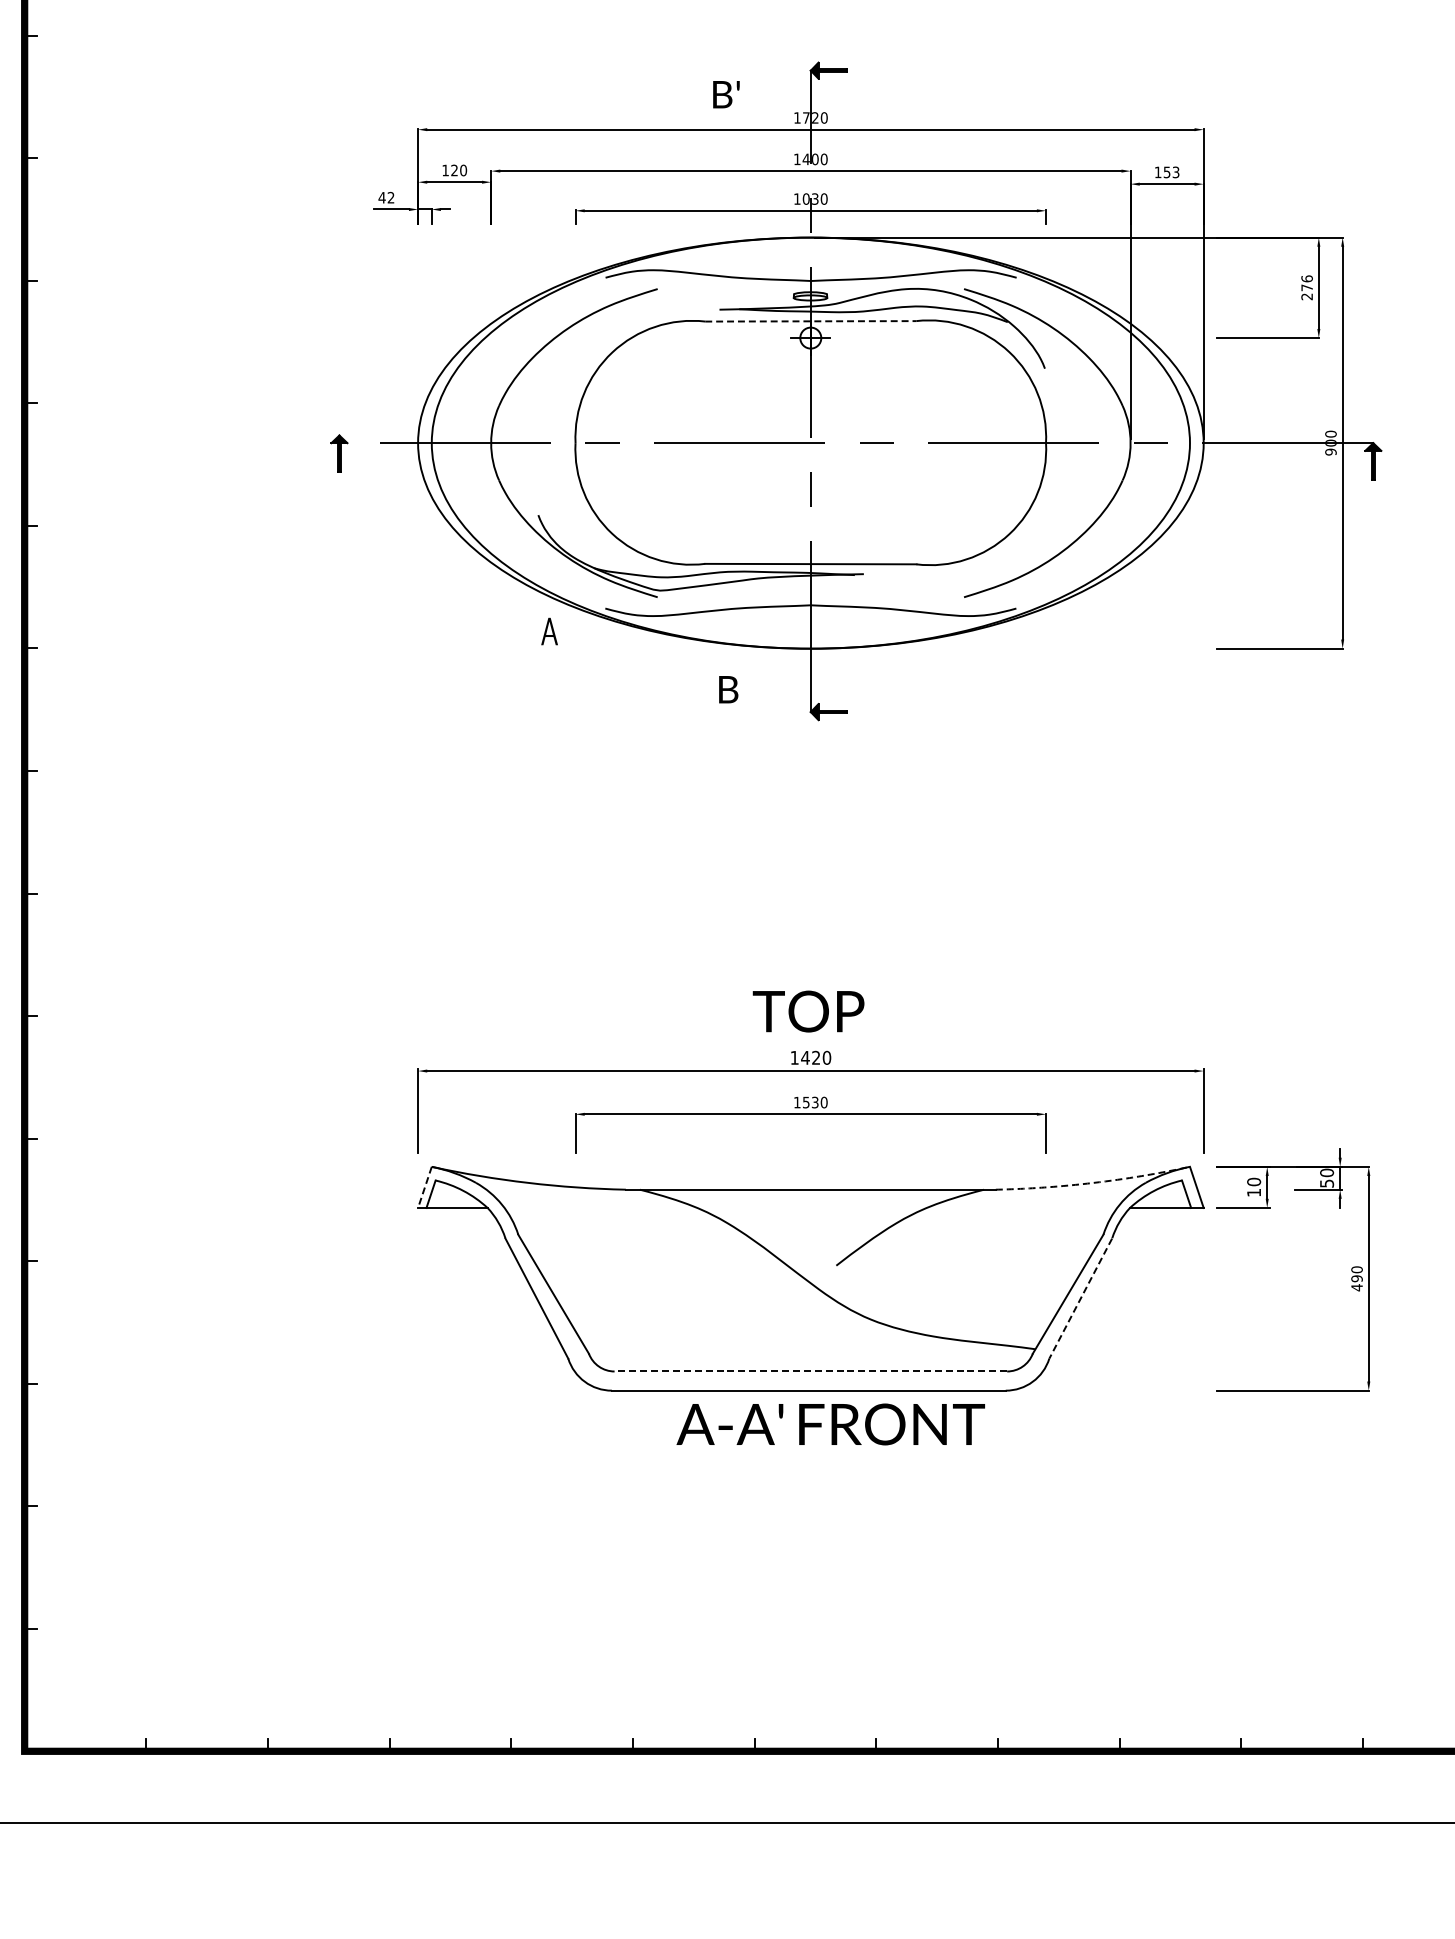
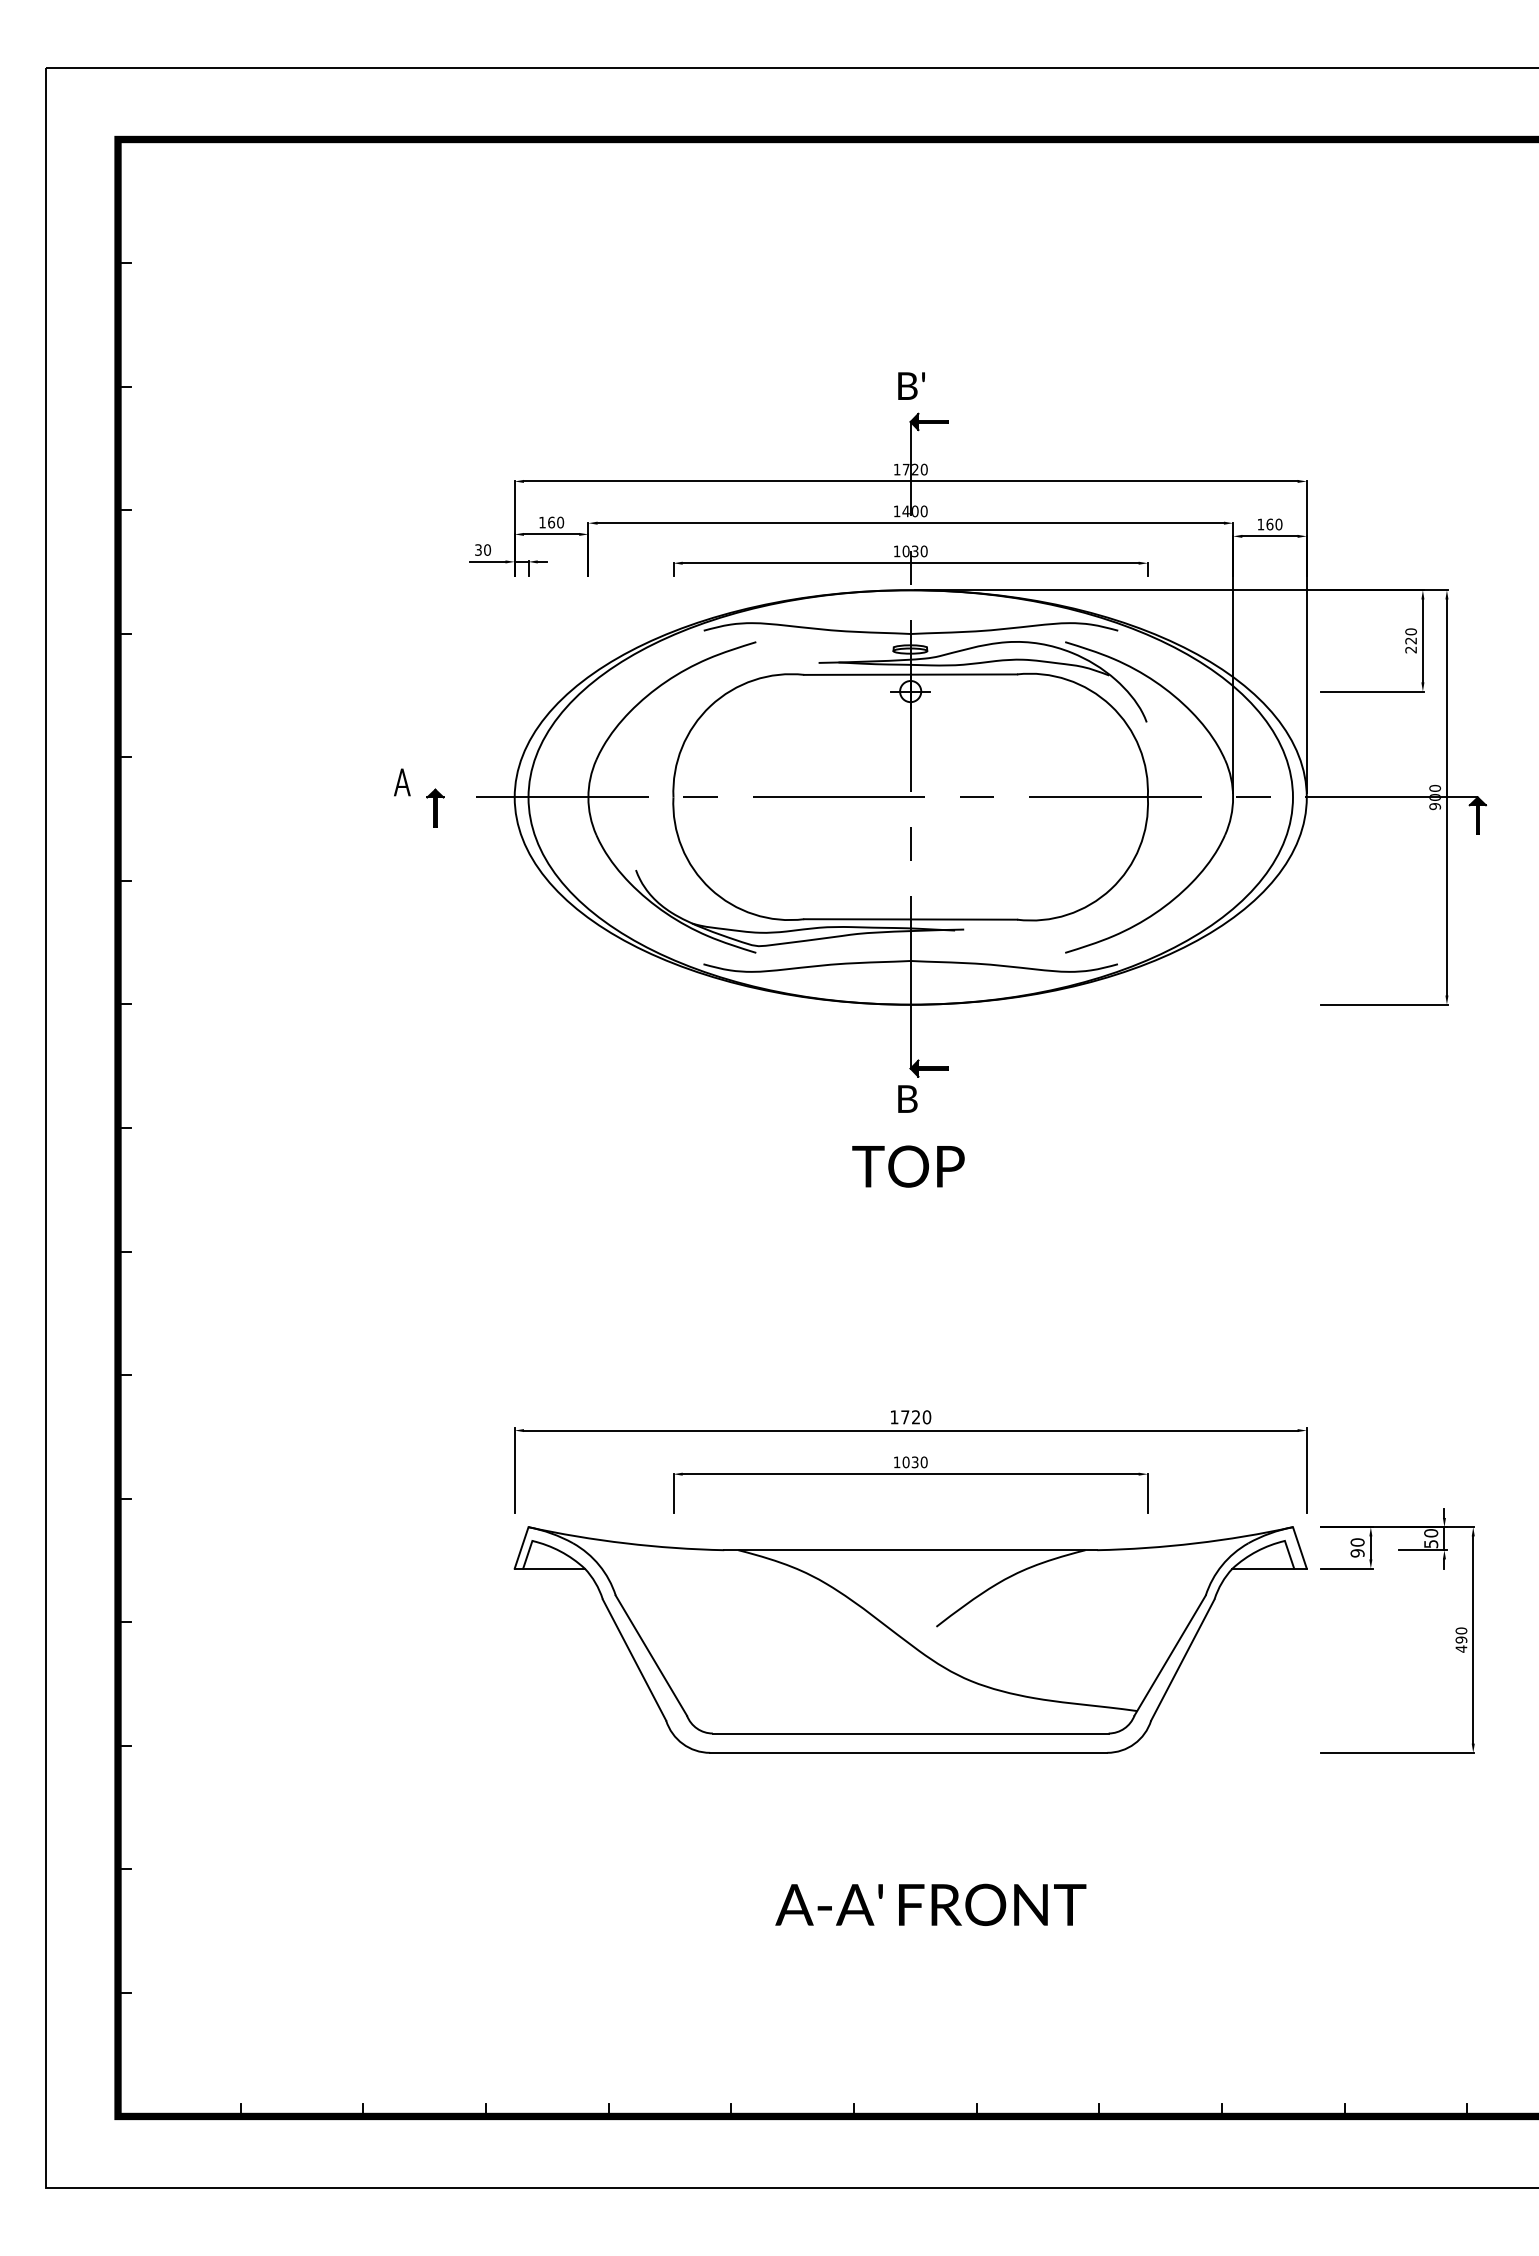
text: (726, 94) -> (911, 385), moved
text: (454, 170) -> (551, 522), 120 -> 160
text: (1171, 172) -> (1274, 524), 153 -> 160
text: (386, 197) -> (482, 549), 42 -> 30
text: (1306, 283) -> (1410, 636), 276 -> 220
line: (811, 321) -> (911, 674), dashed -> solid
text: (549, 631) -> (402, 782), moved
text: (728, 689) -> (907, 1098), moved
text: (808, 1011) -> (908, 1166), moved
text: (804, 1058) -> (904, 1417), 1420 -> 1720
text: (805, 1102) -> (905, 1462), 1530 -> 1030
arc: (1093, 1183) -> (1195, 1543), dashed -> solid
line: (424, 1187) -> (521, 1547), dashed -> solid
text: (1253, 1192) -> (1357, 1553), 10 -> 90
line: (1080, 1299) -> (1182, 1660), dashed -> solid
line: (810, 1371) -> (910, 1733), dashed -> solid
text: (830, 1424) -> (930, 1904), moved

